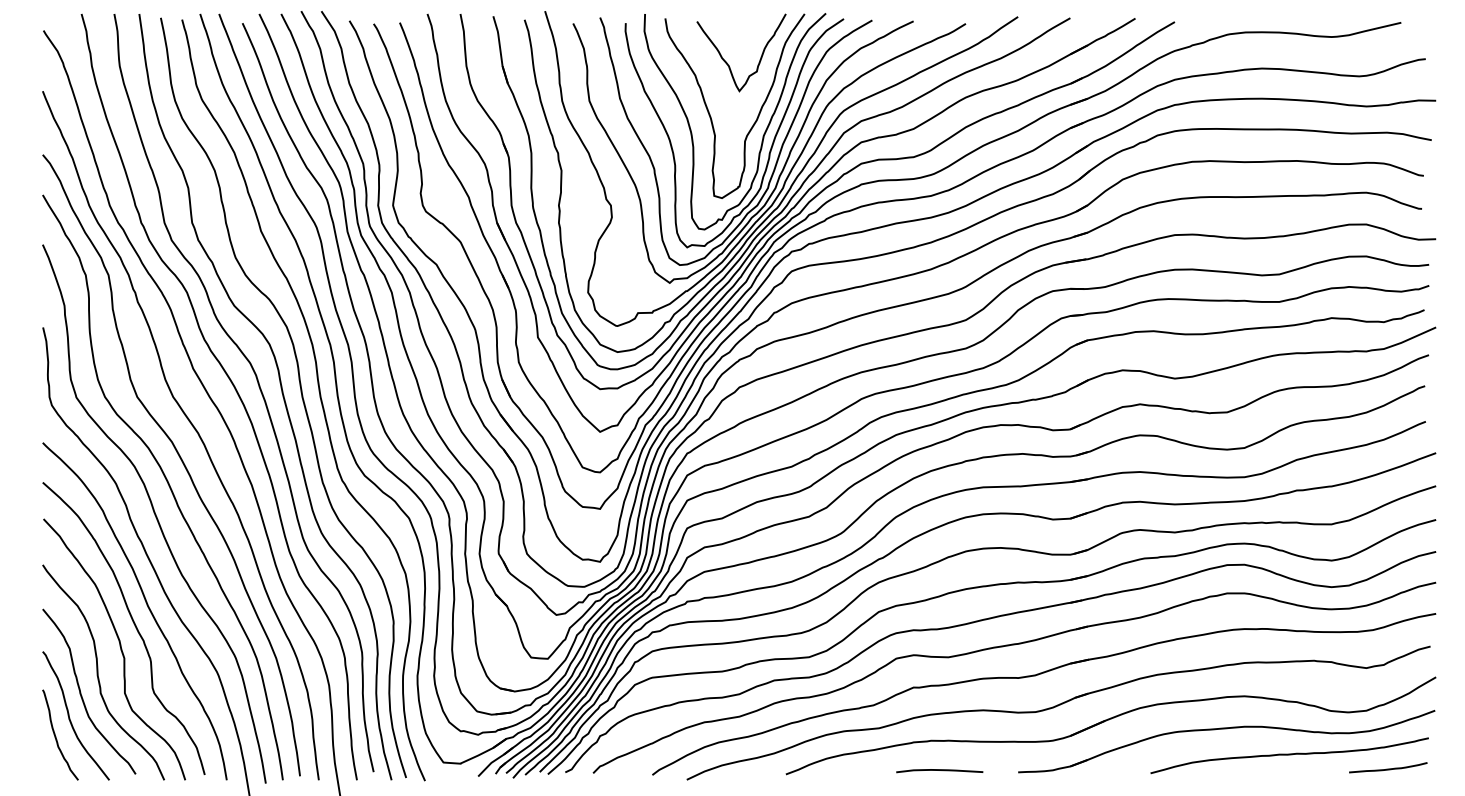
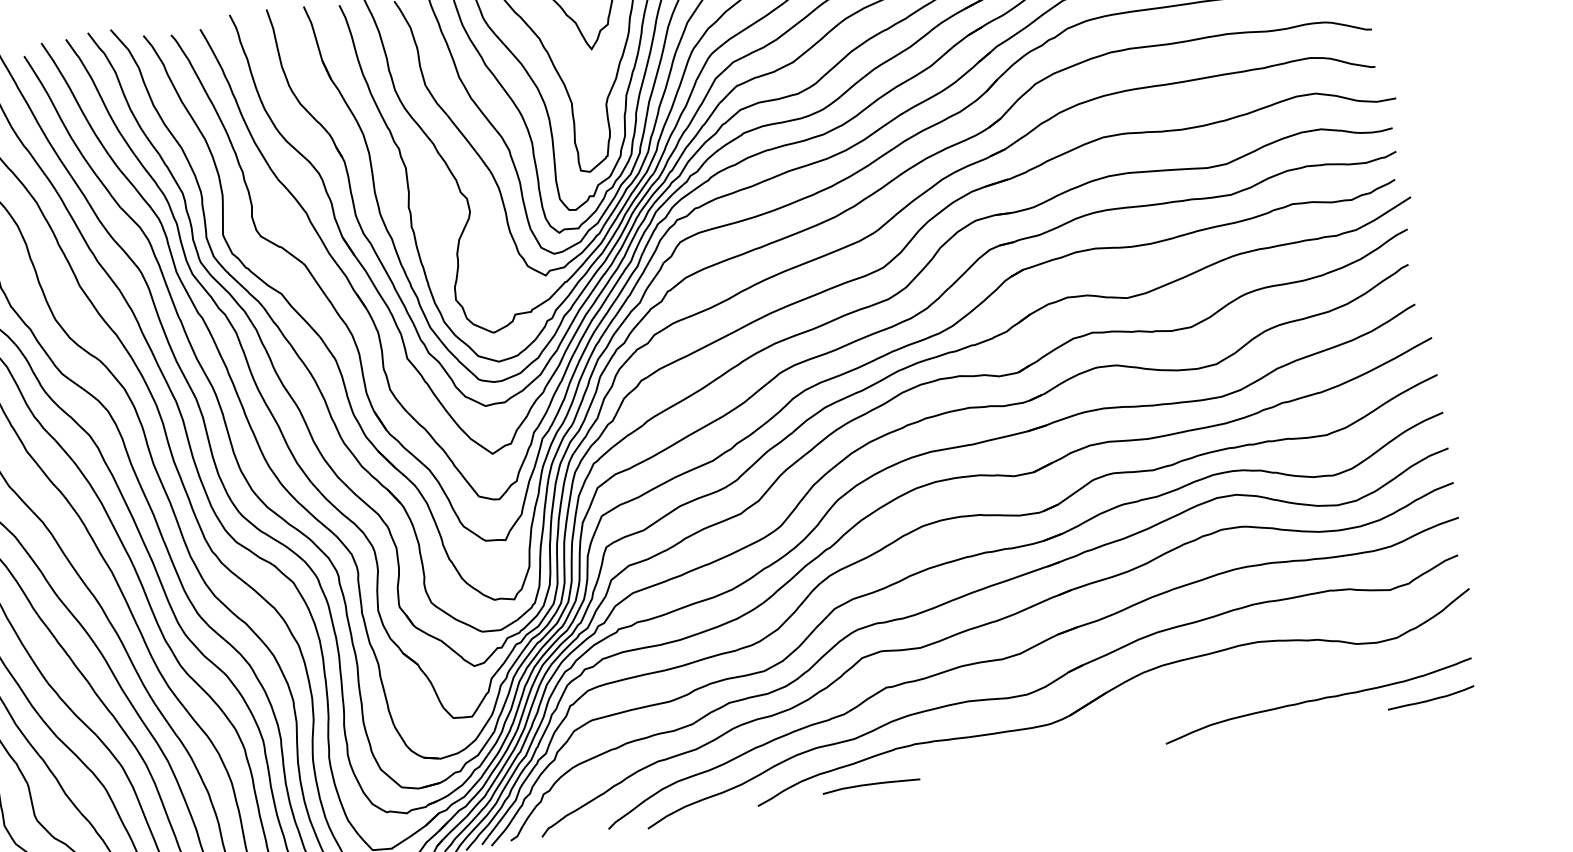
part: (1226, 729) -> (1243, 682), removed
curve: (939, 770) -> (871, 784), moved

